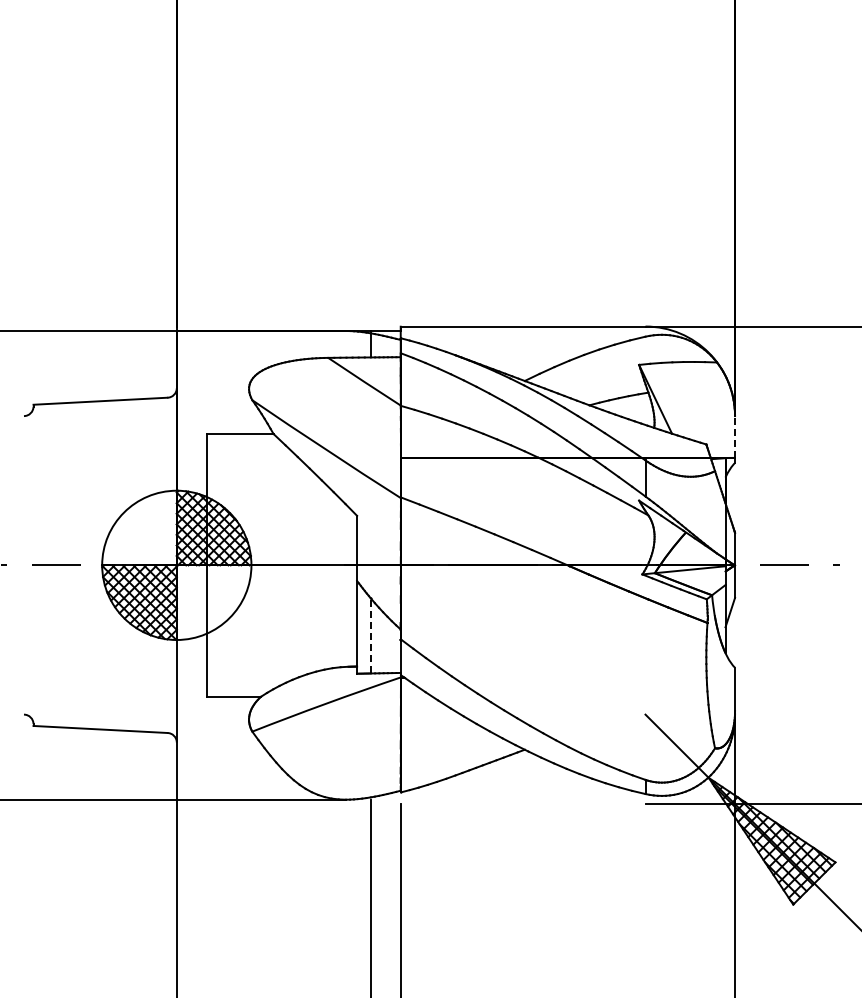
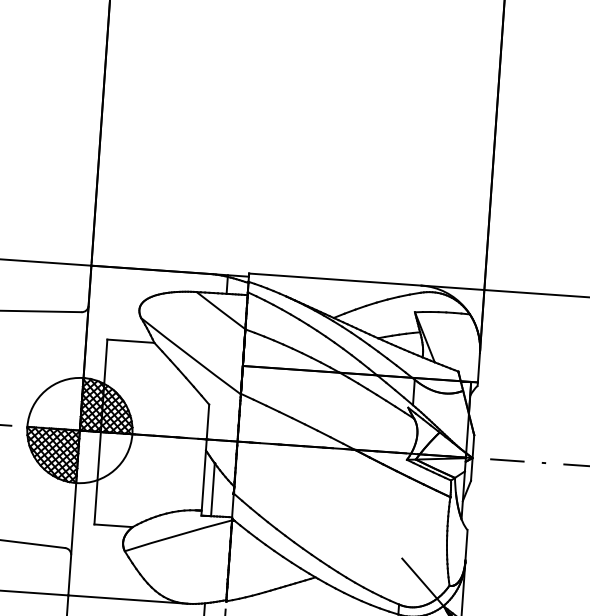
line: (735, 436) -> (479, 367), dashed -> solid
line: (370, 635) -> (212, 489), dashed -> solid

